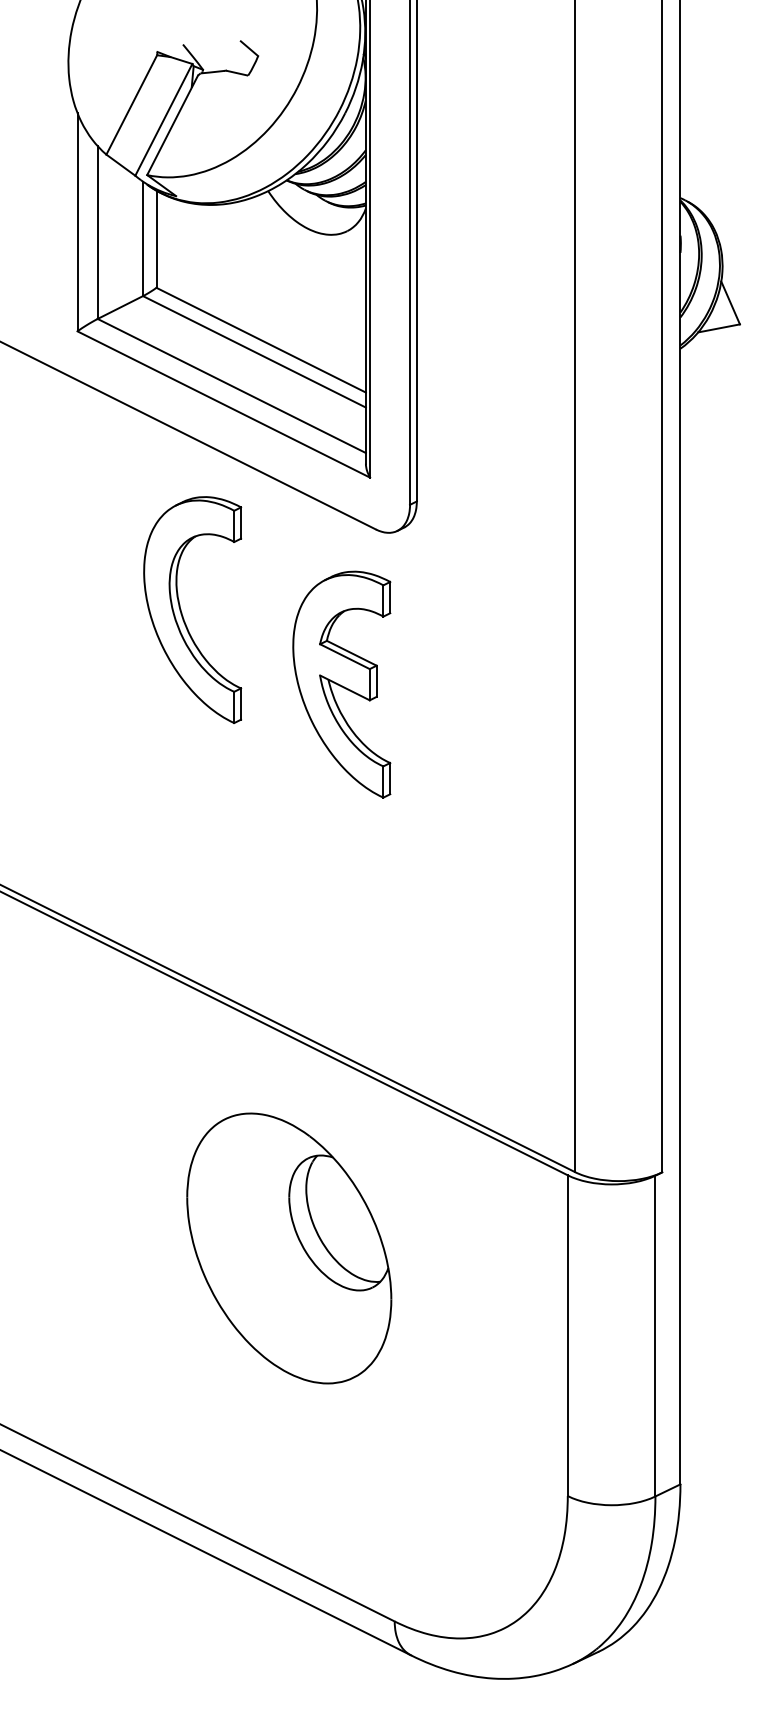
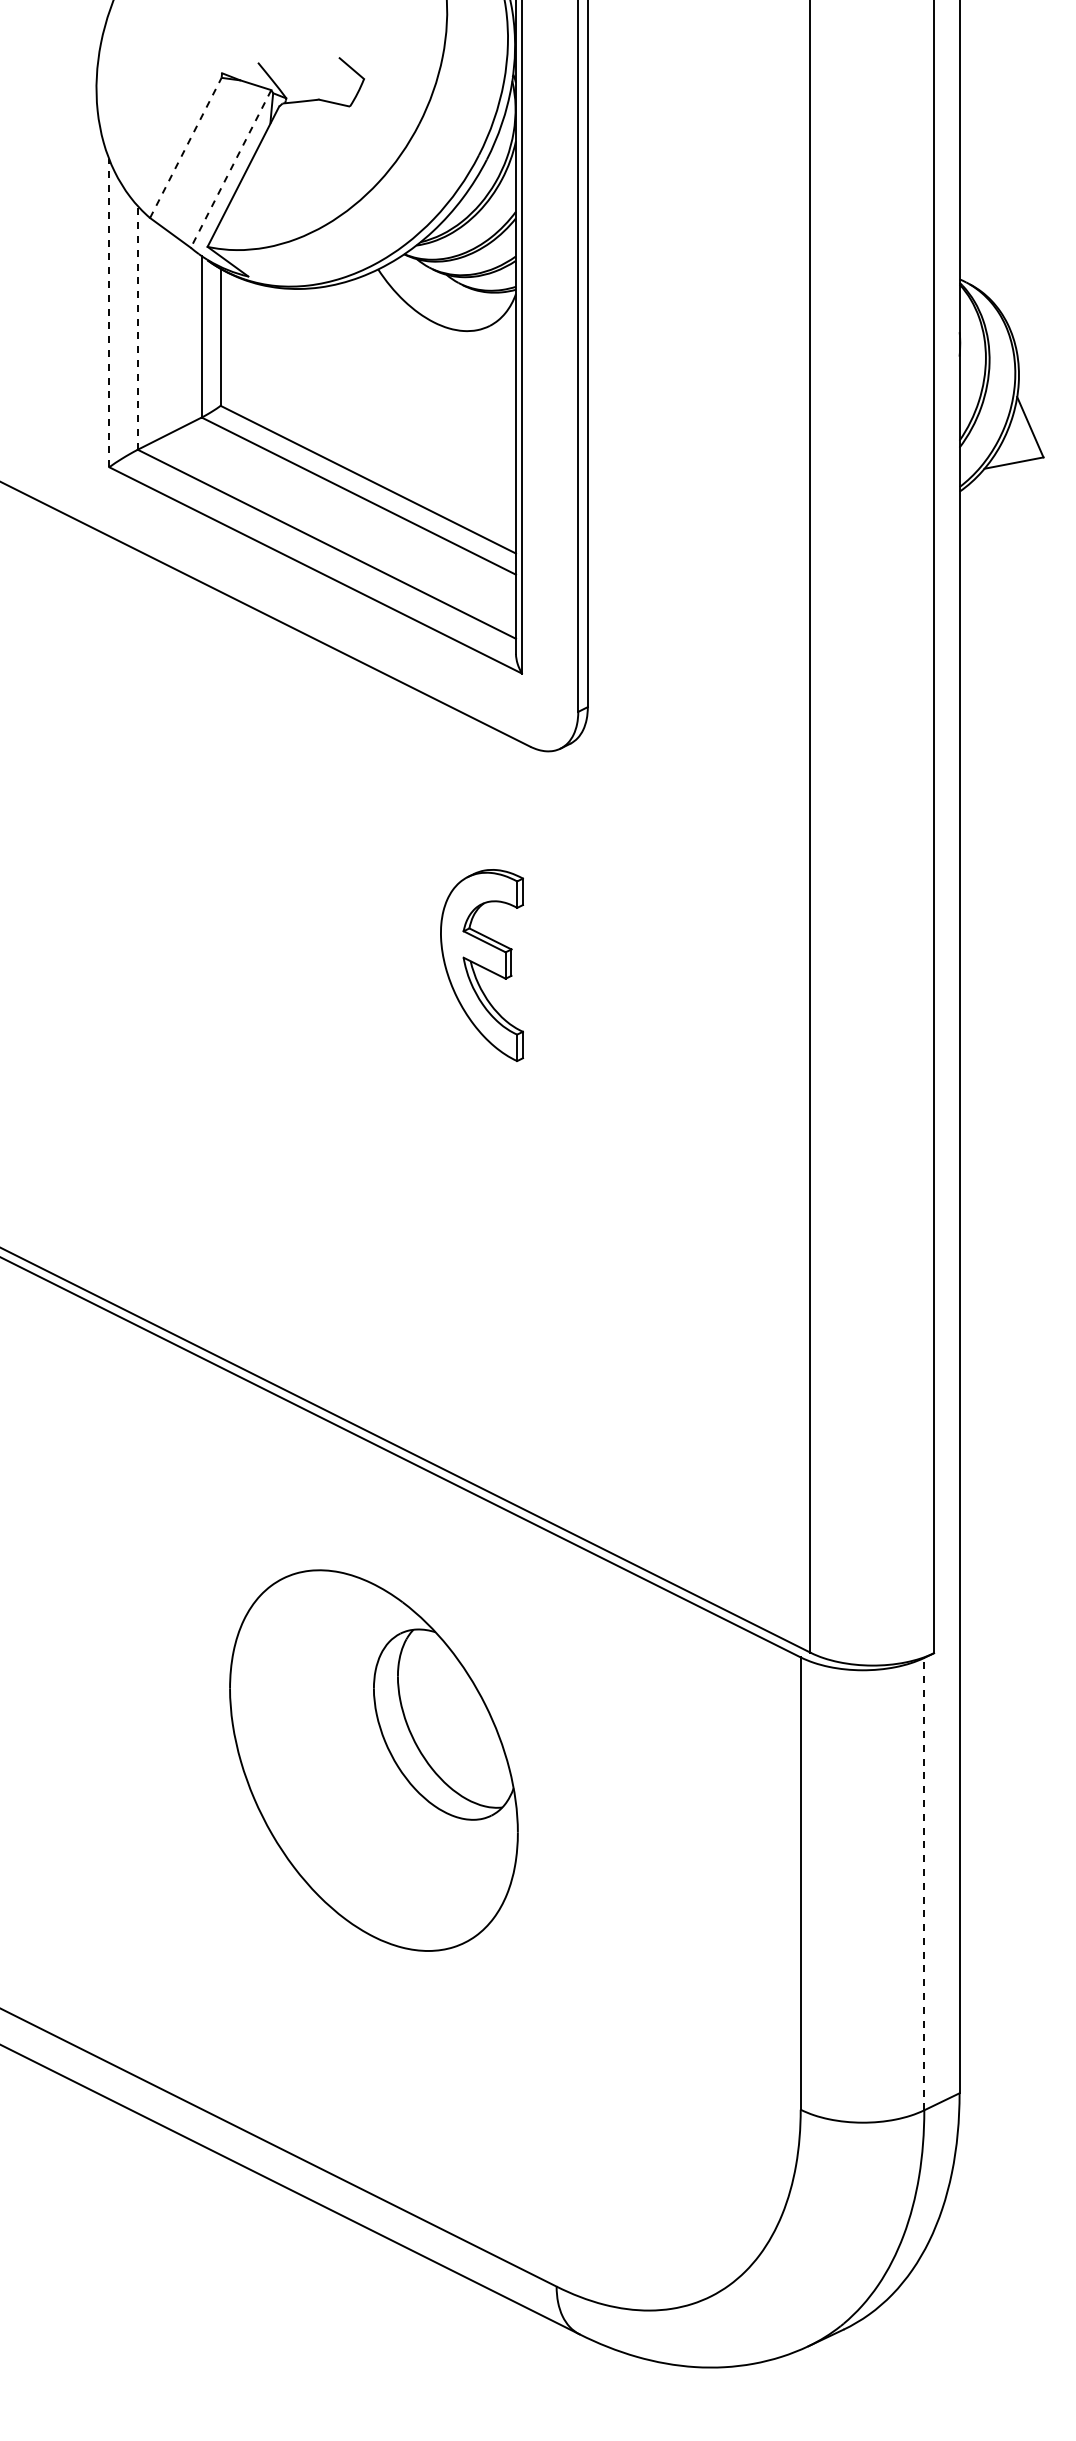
line: (131, 104) -> (185, 147), solid -> dashed
line: (163, 120) -> (230, 169), solid -> dashed
line: (77, 222) -> (109, 313), solid -> dashed
line: (97, 232) -> (137, 327), solid -> dashed
part: (181, 611) -> (256, 862), removed
part: (341, 684) -> (481, 965), size x0.6
part: (288, 1248) -> (373, 1760), moved
line: (655, 1335) -> (924, 1883), solid -> dashed

